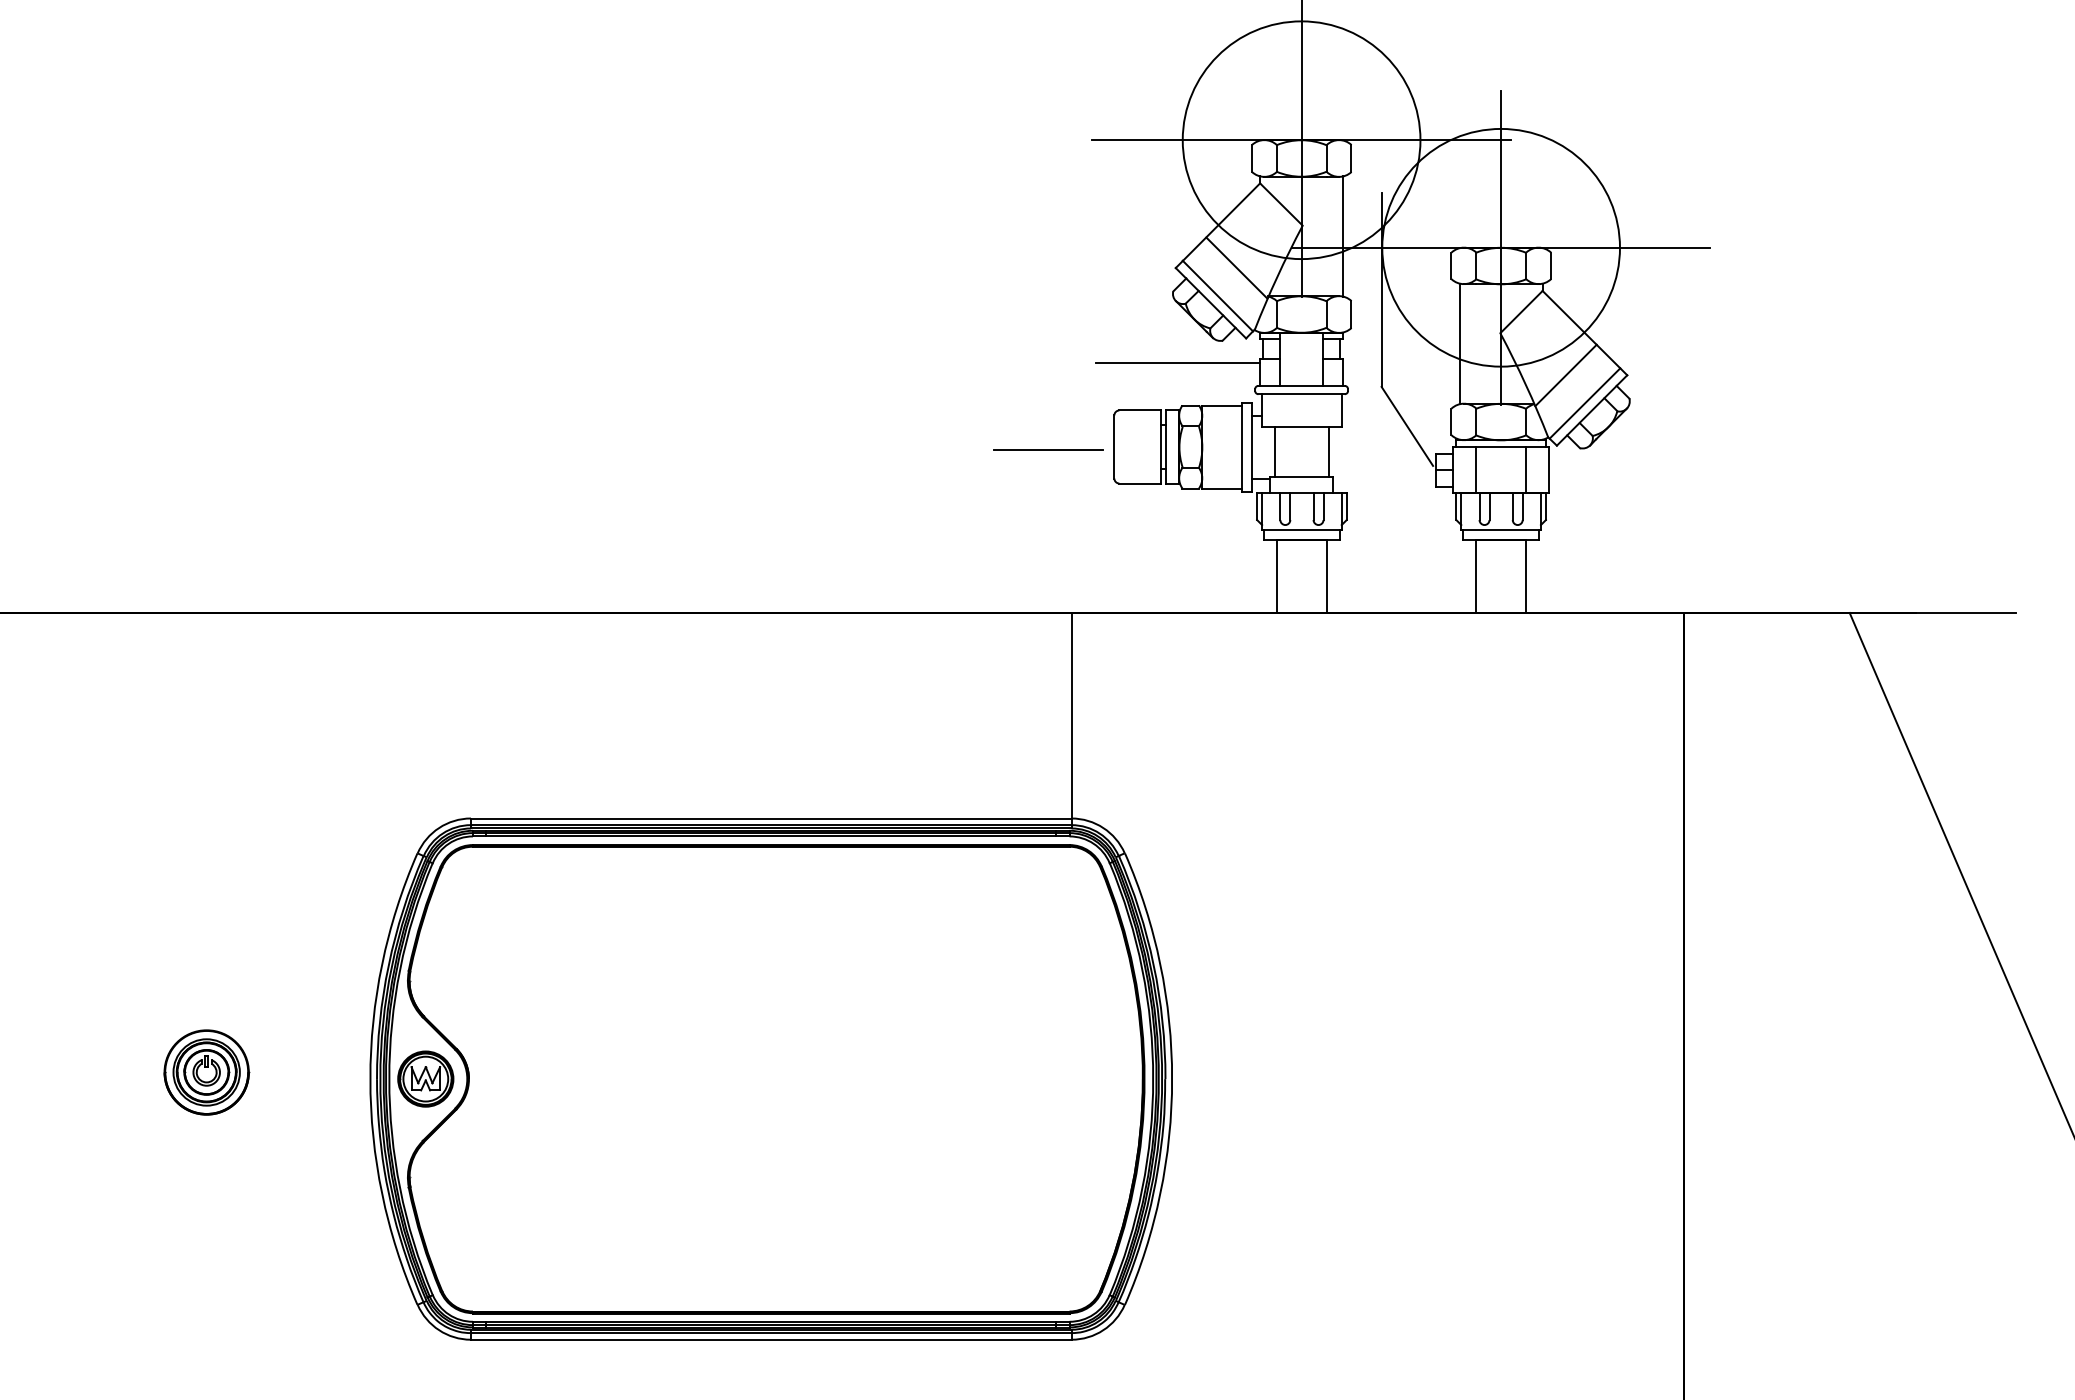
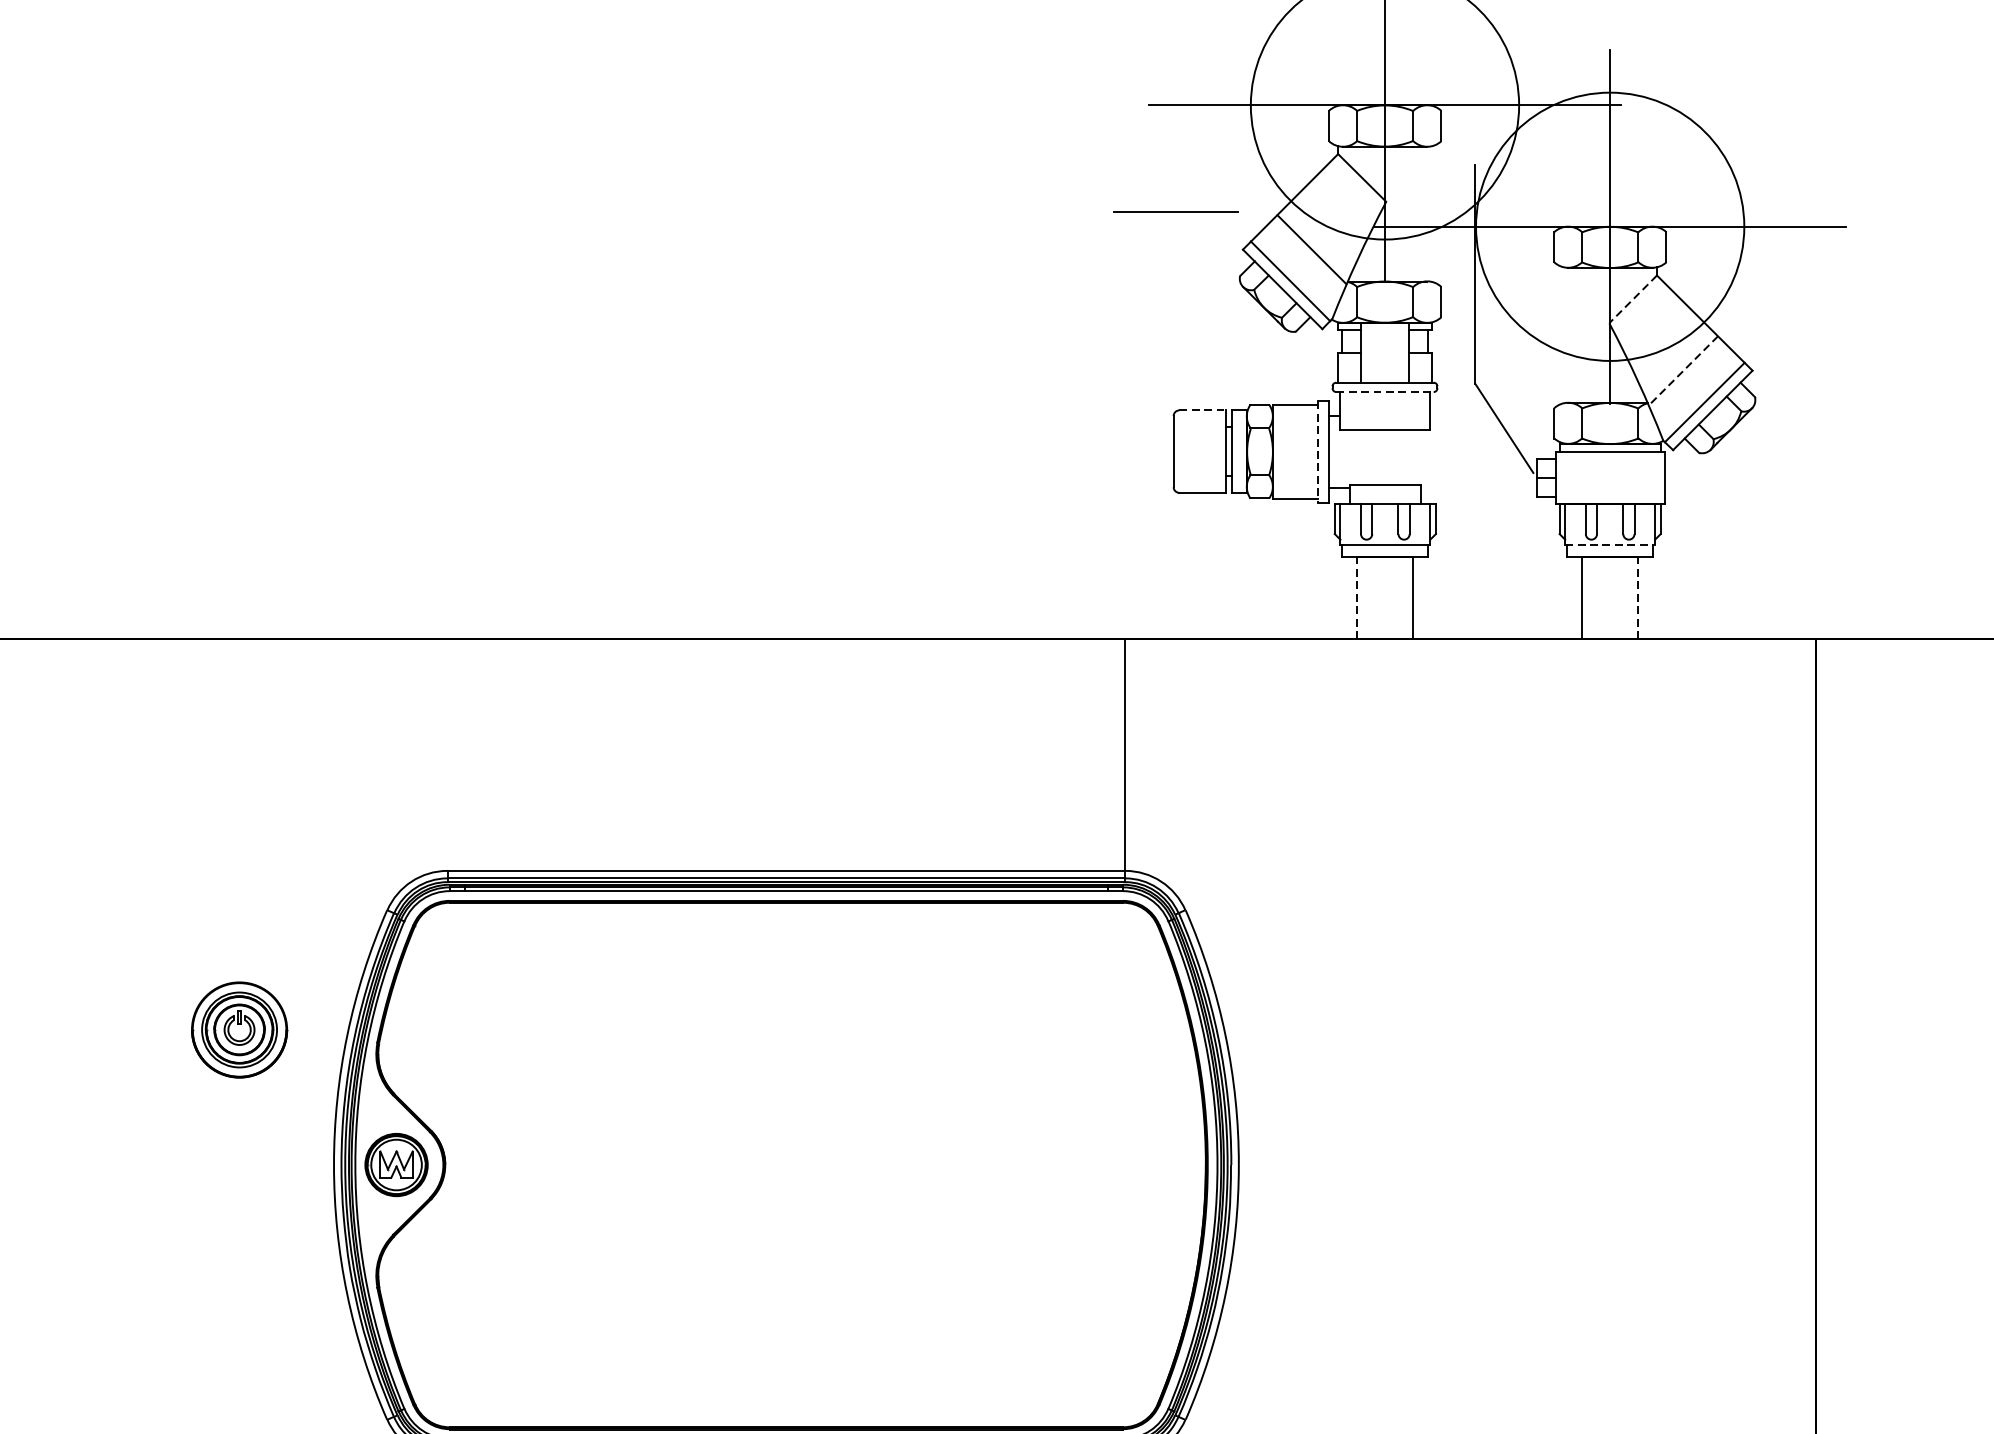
line: (1343, 236) -> (1432, 214), removed
line: (1521, 312) -> (1633, 299), solid -> dashed
line: (1459, 343) -> (1563, 334), removed
line: (1178, 363) -> (1246, 357), removed
line: (1565, 375) -> (1682, 370), solid -> dashed
line: (1302, 394) -> (1385, 392), solid -> dashed
line: (1140, 410) -> (1203, 410), solid -> dashed
line: (1242, 447) -> (1318, 452), solid -> dashed
line: (1048, 449) -> (1176, 210), moved
line: (1275, 451) -> (1355, 456), removed
line: (1328, 451) -> (1415, 456), removed
line: (1476, 470) -> (1582, 478), removed
line: (1526, 470) -> (1638, 478), removed
line: (1501, 530) -> (1610, 545), solid -> dashed
line: (1277, 576) -> (1357, 597), solid -> dashed
line: (1526, 576) -> (1638, 597), solid -> dashed
part: (206, 1072) -> (239, 1030), moved

